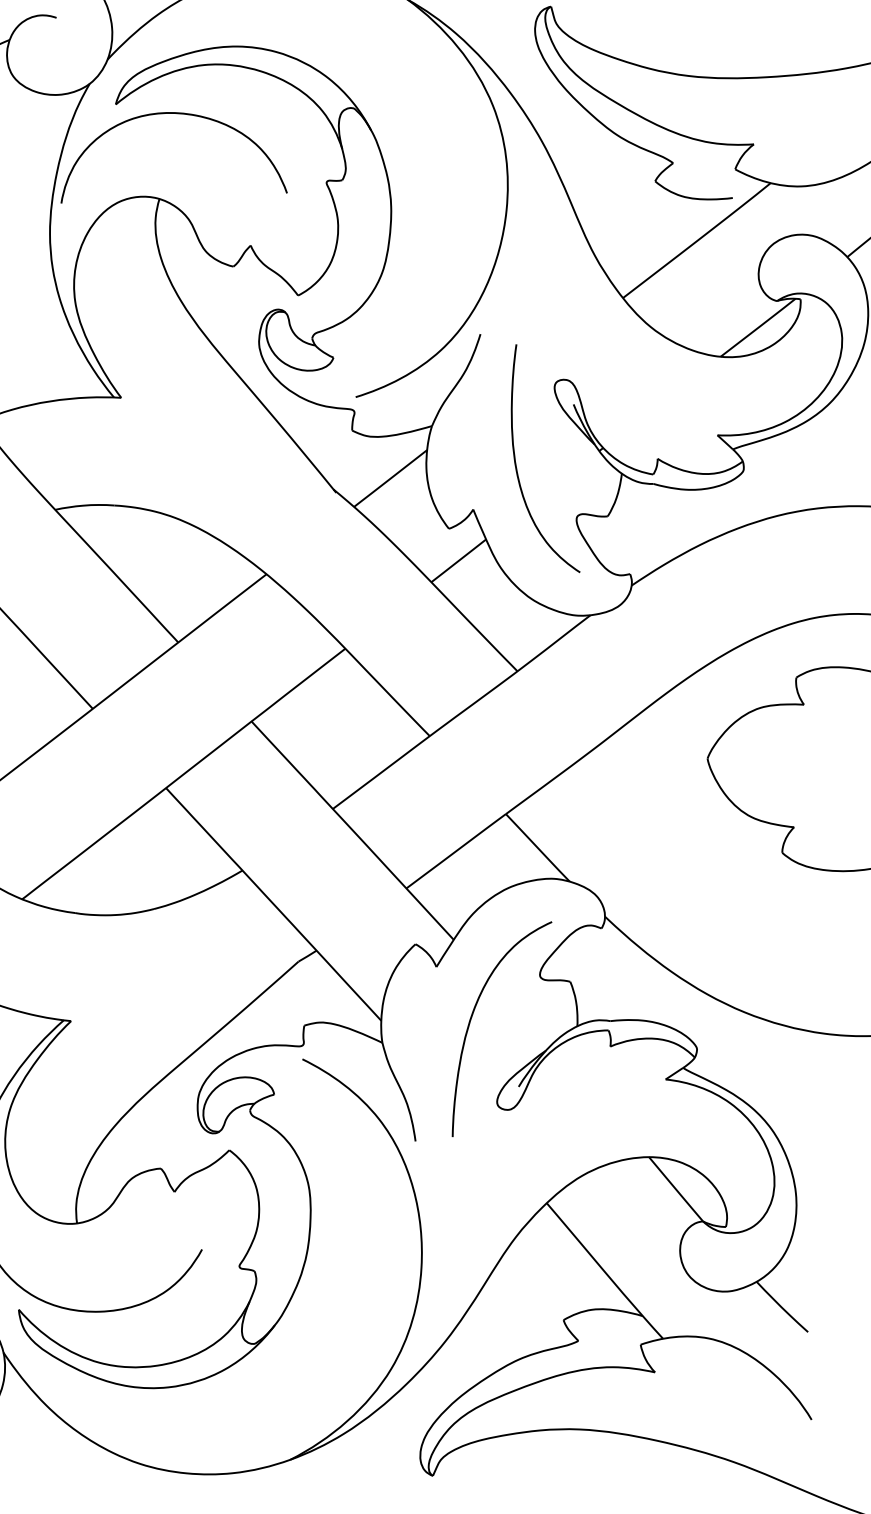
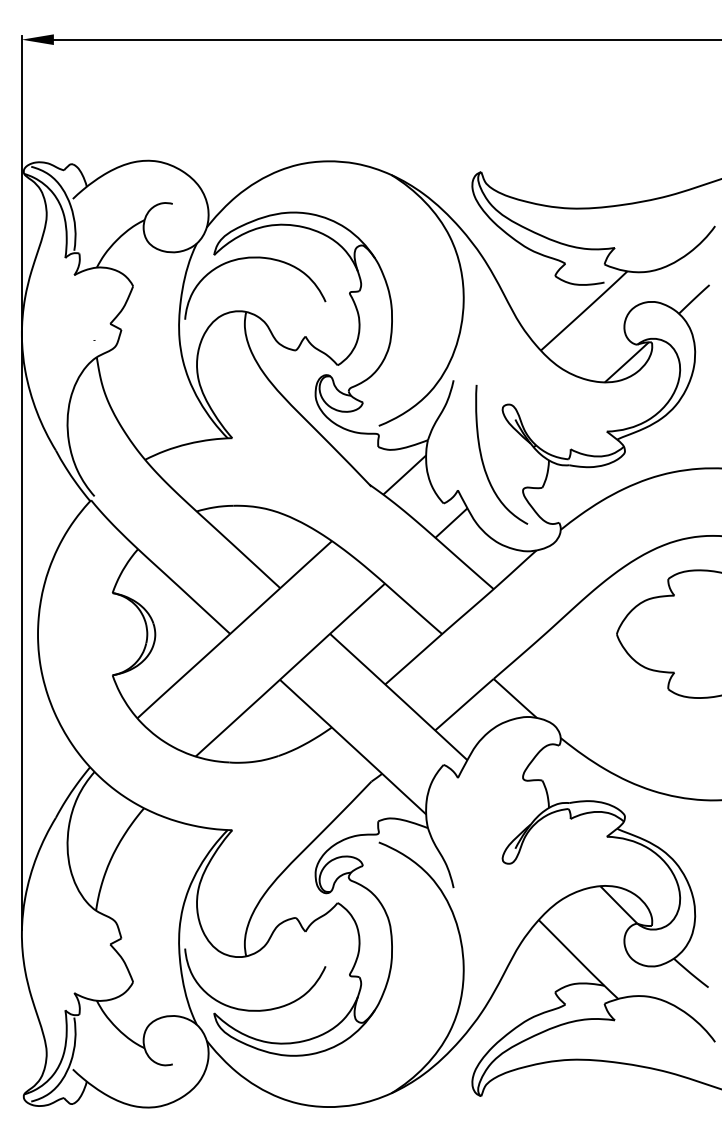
curve: (473, 1017) -> (483, 807), removed

